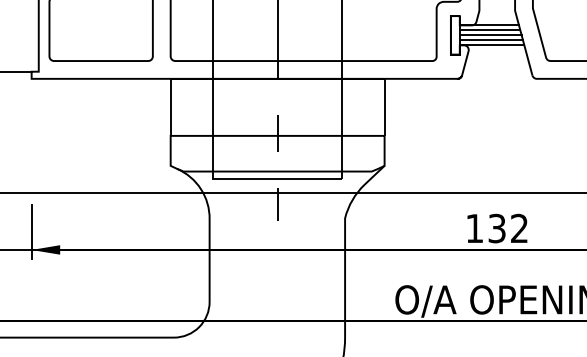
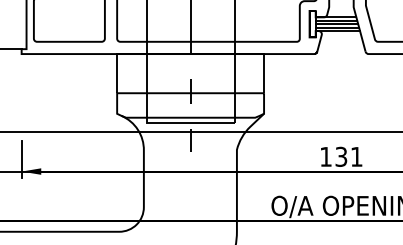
text: (519, 228) -> (356, 156), 132 -> 131

